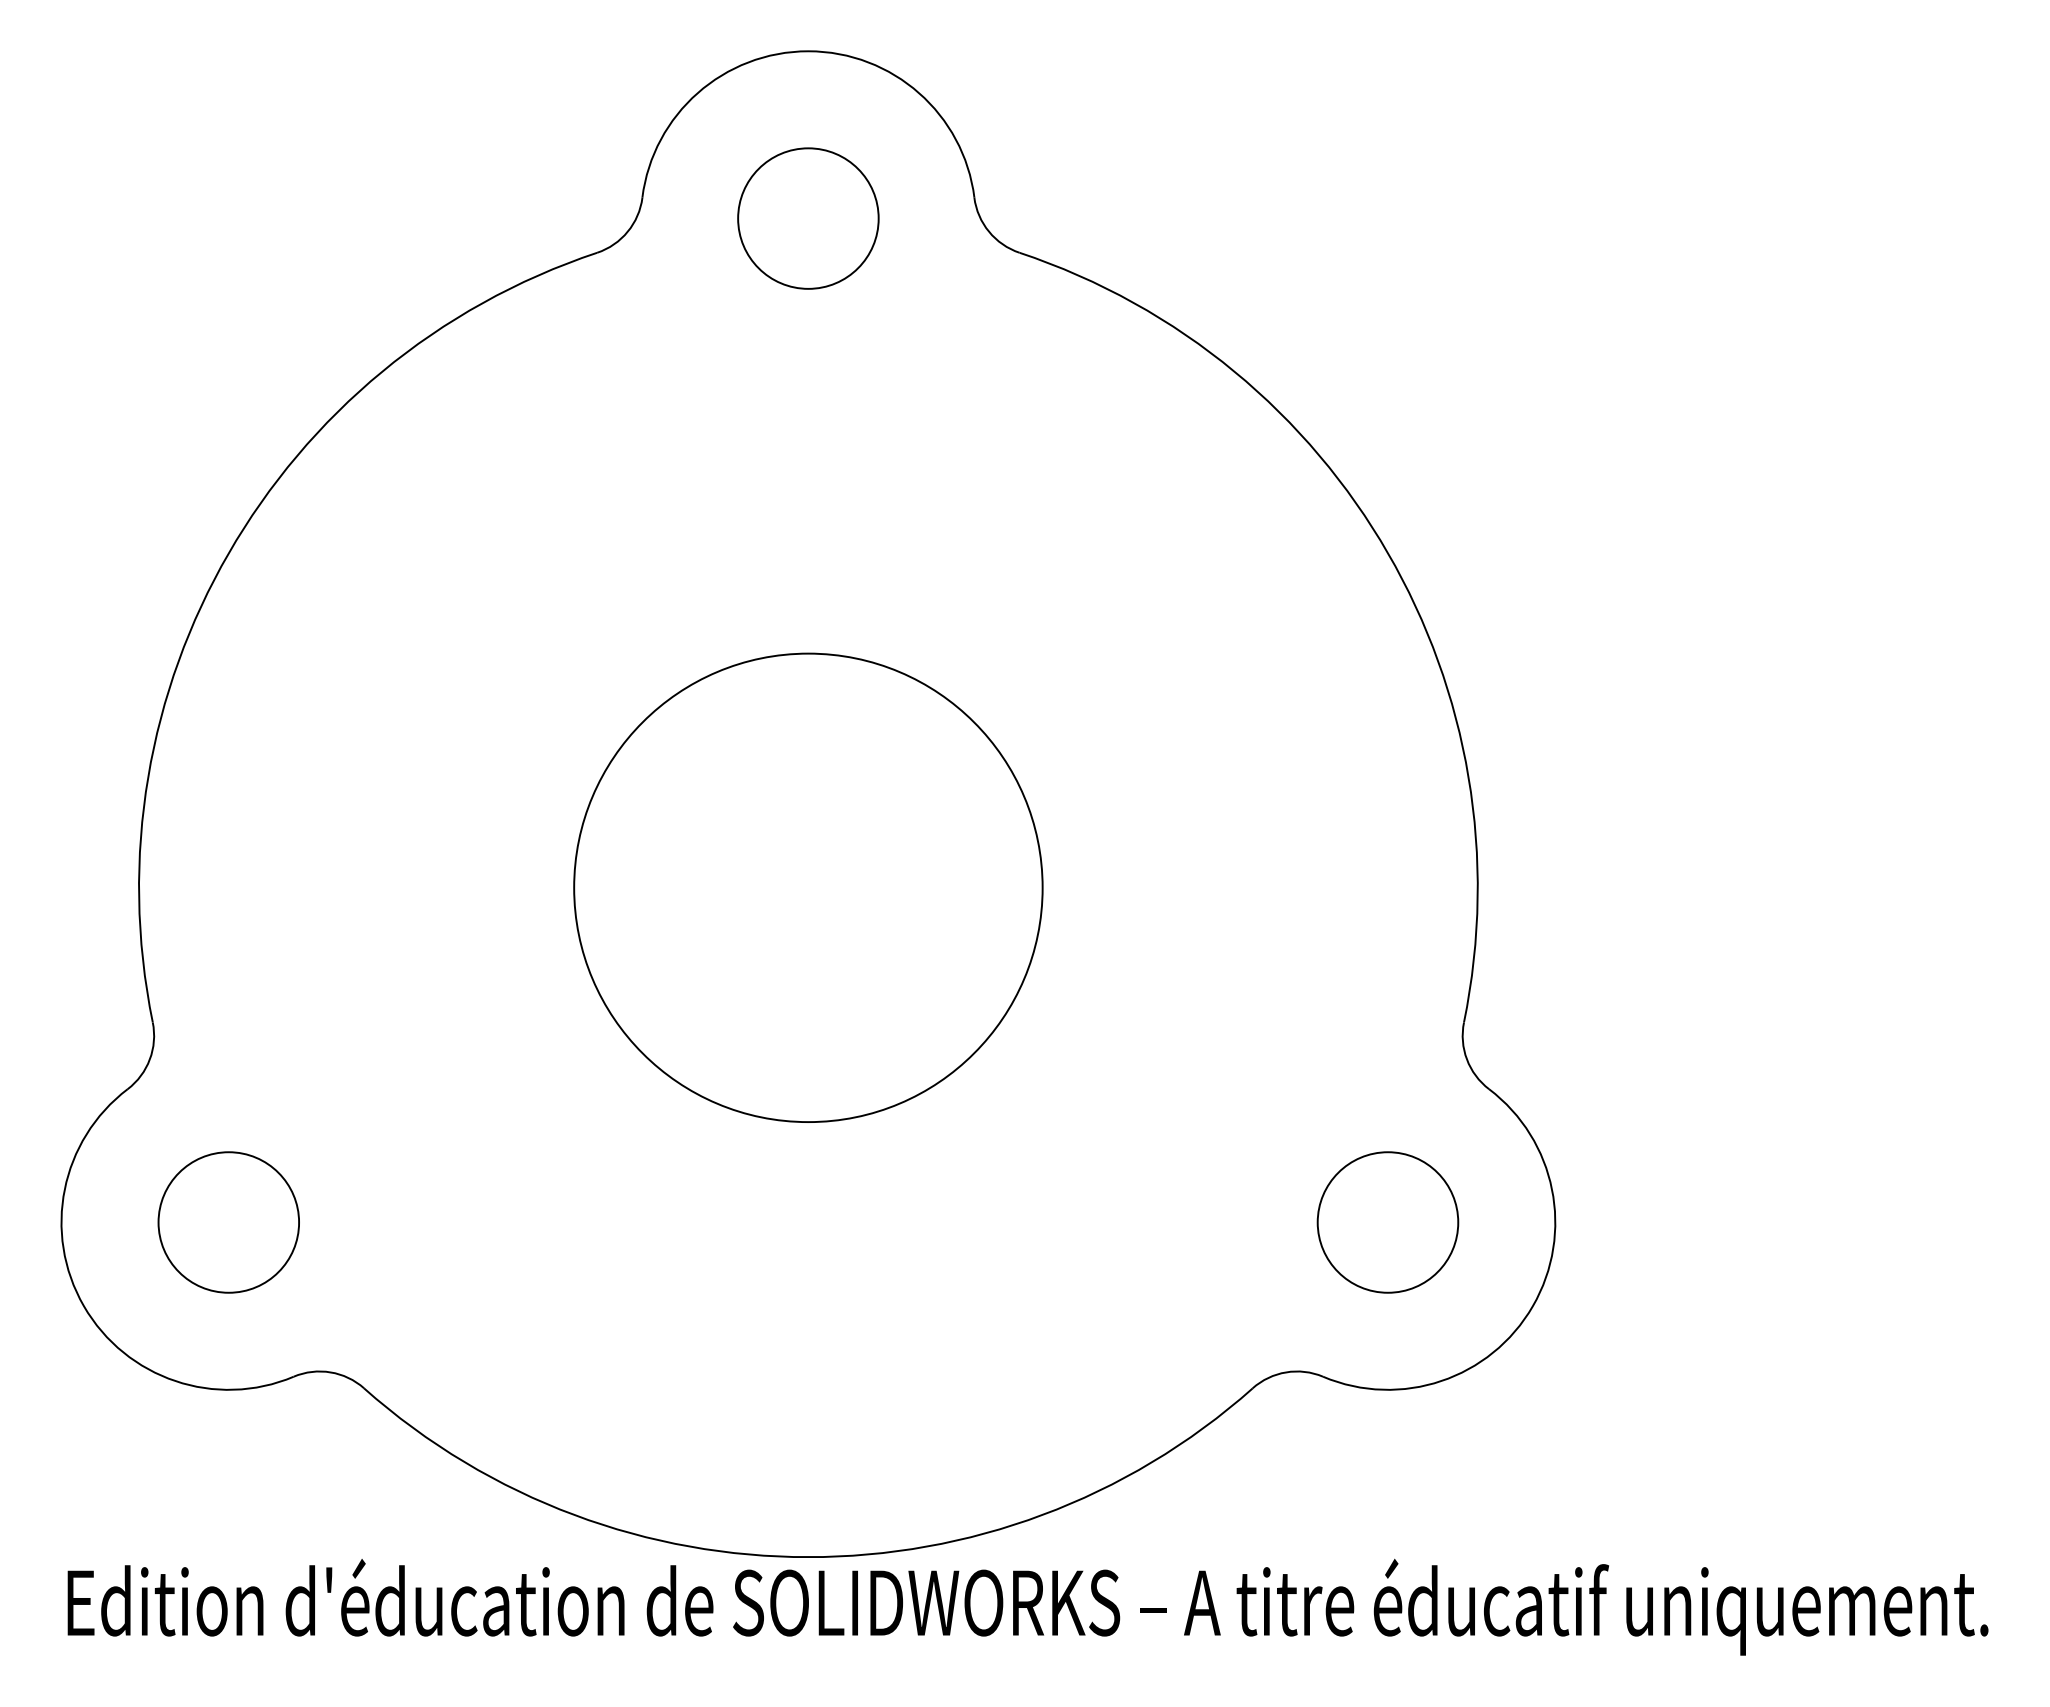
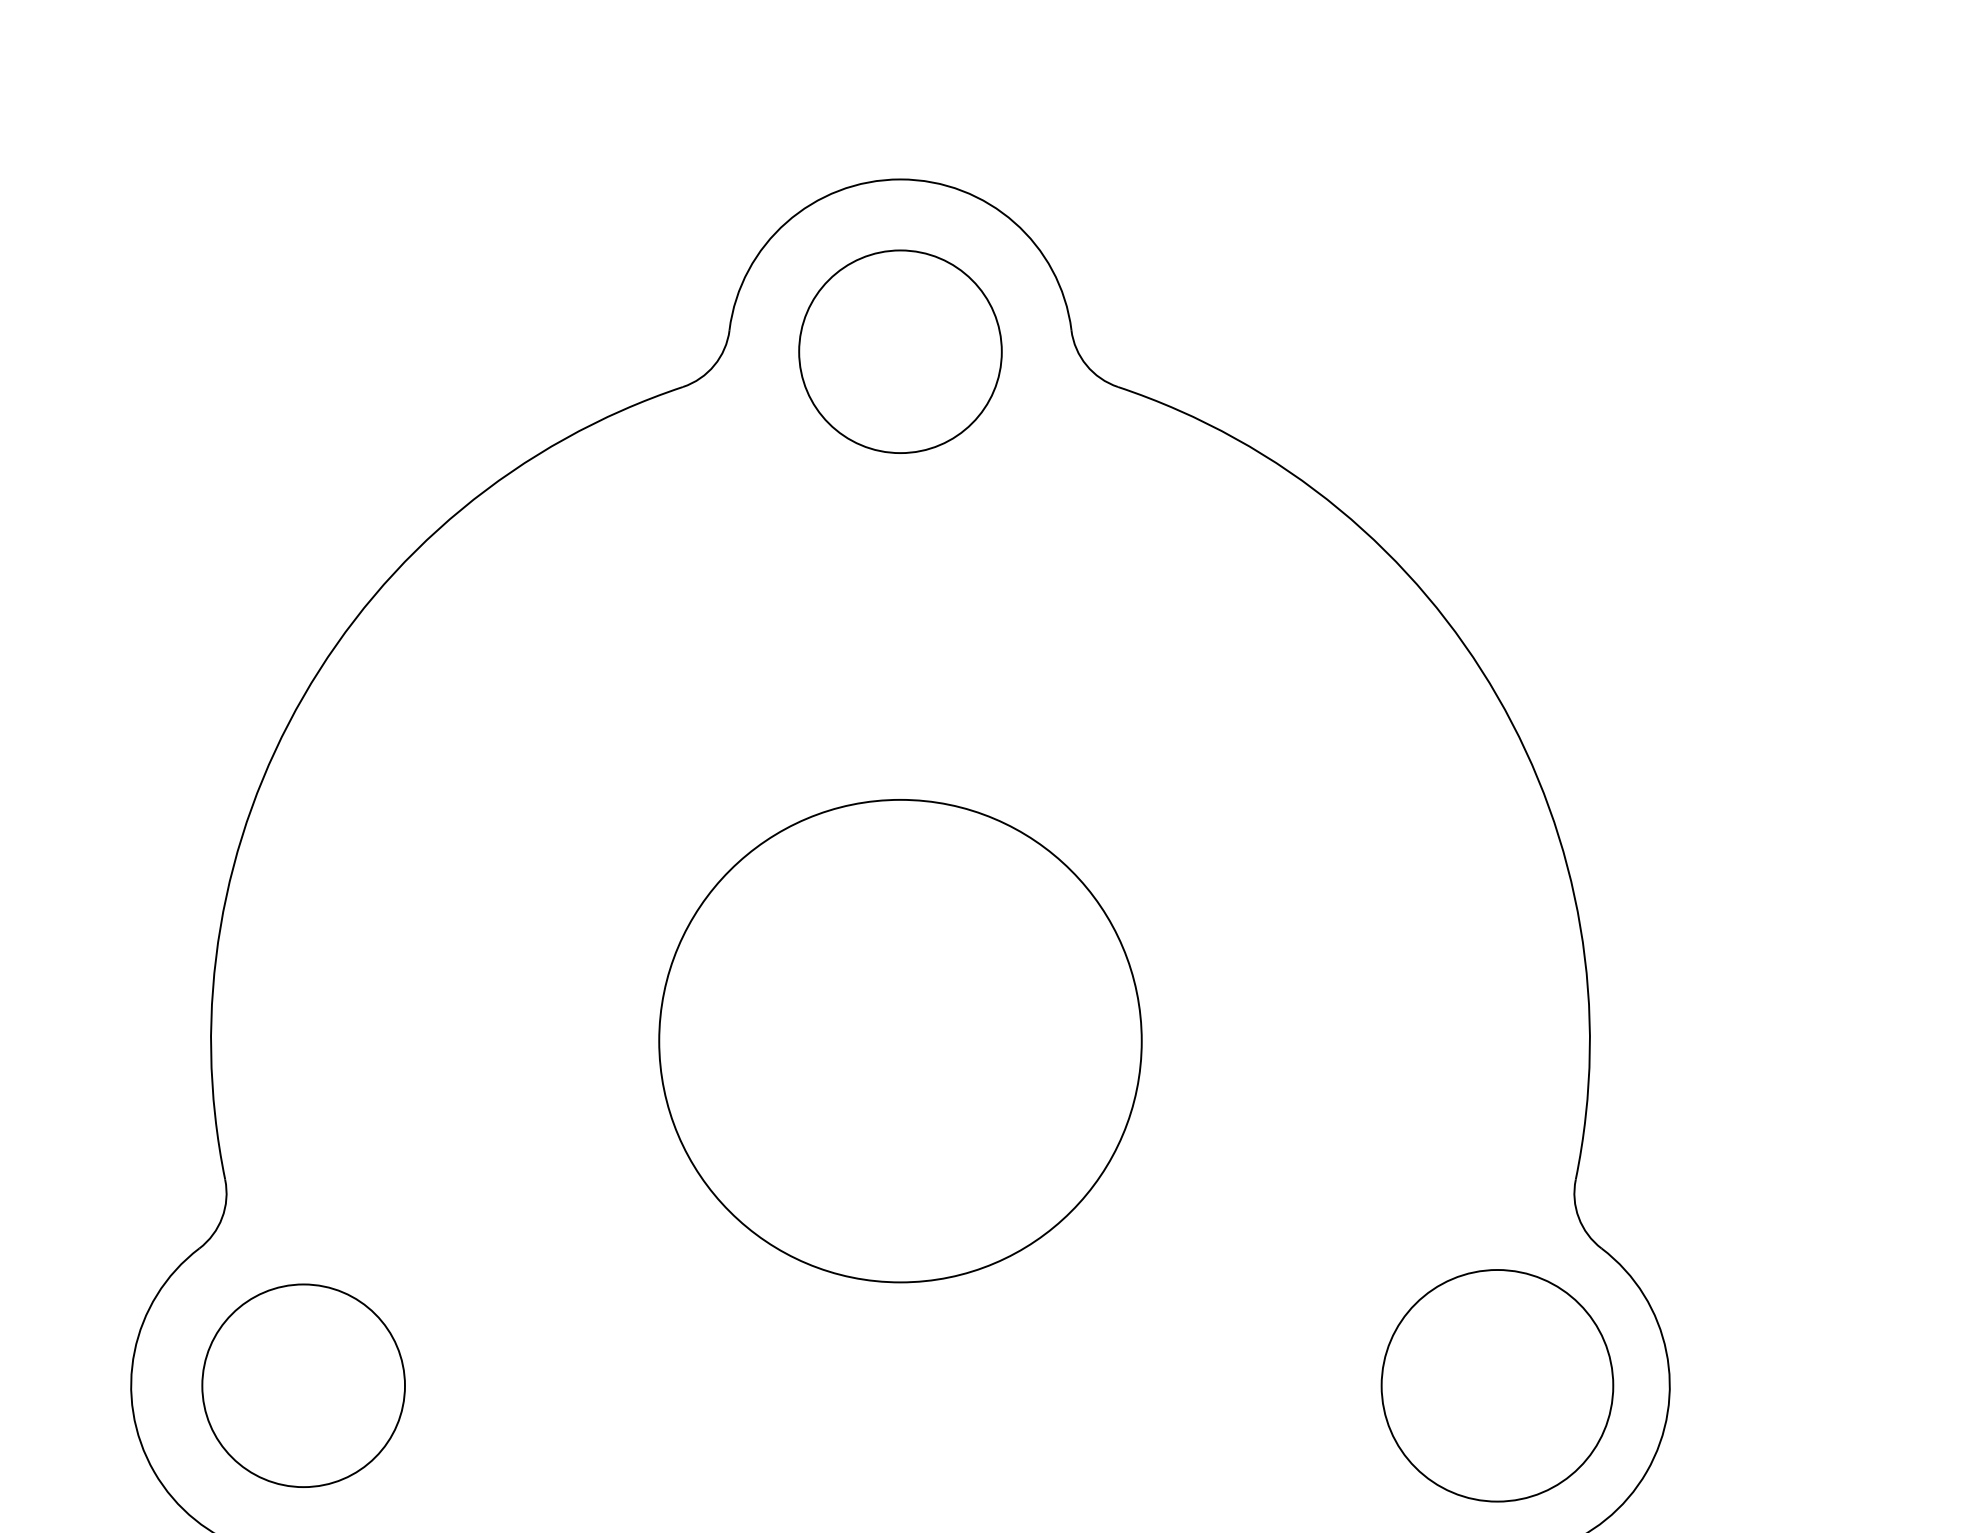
circle: (808, 218) -> (900, 351), size x1.4
circle: (228, 1222) -> (303, 1385), size x1.4
circle: (1387, 1222) -> (1496, 1385), size x1.6

